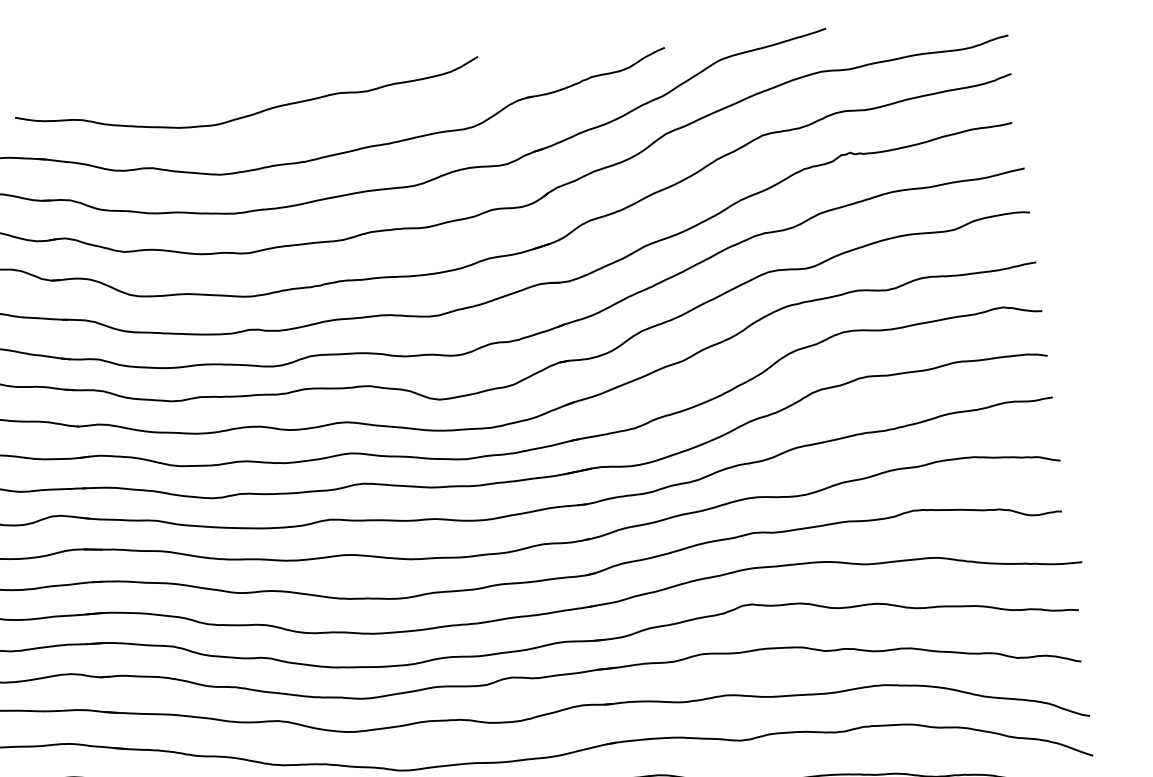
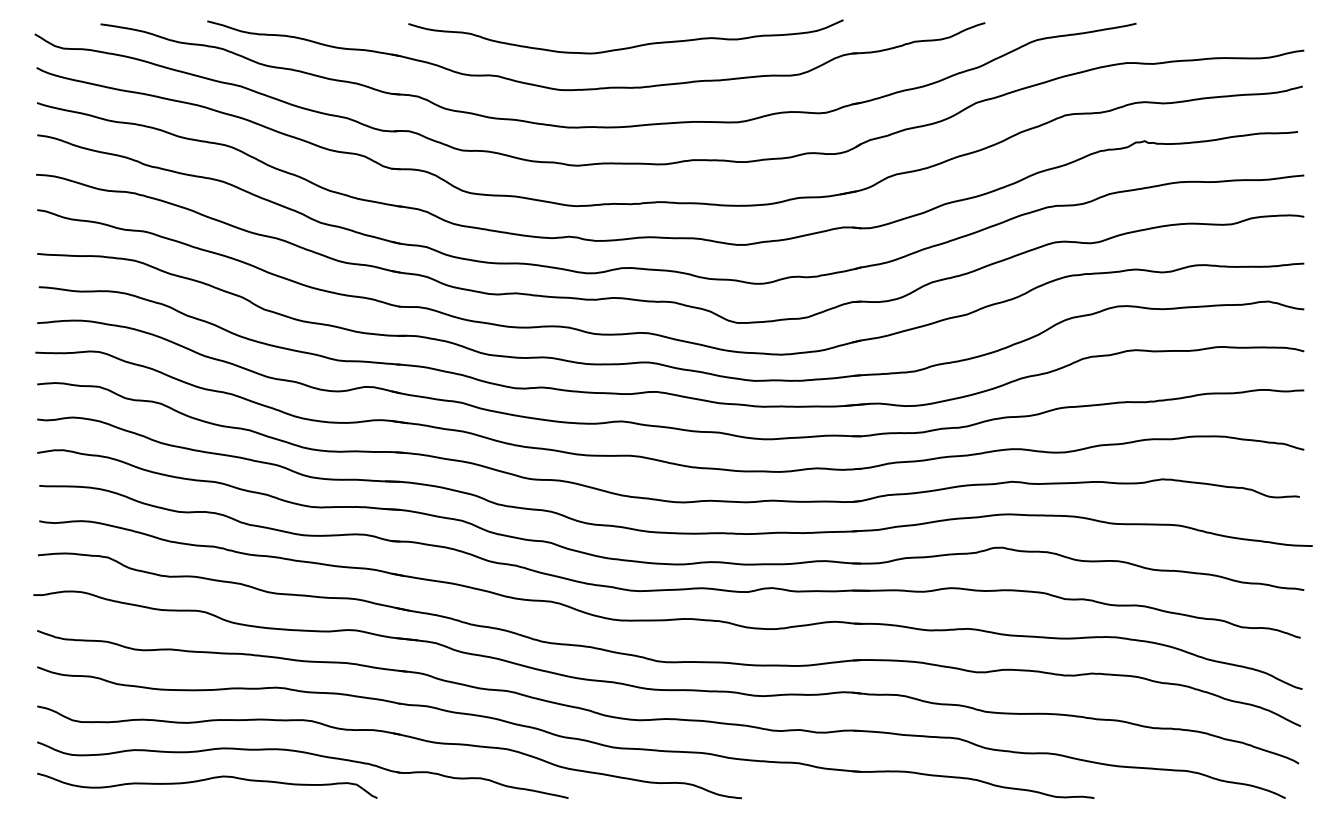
curve: (249, 114) -> (625, 47), moved

